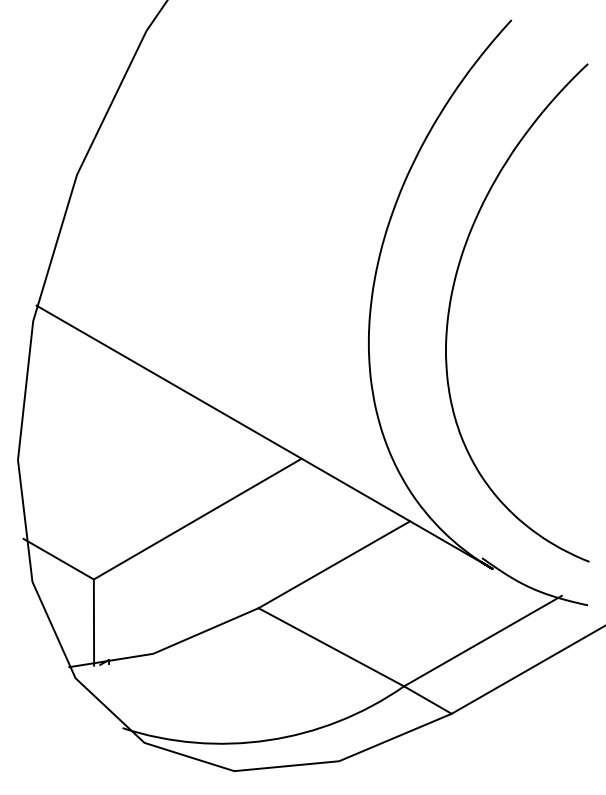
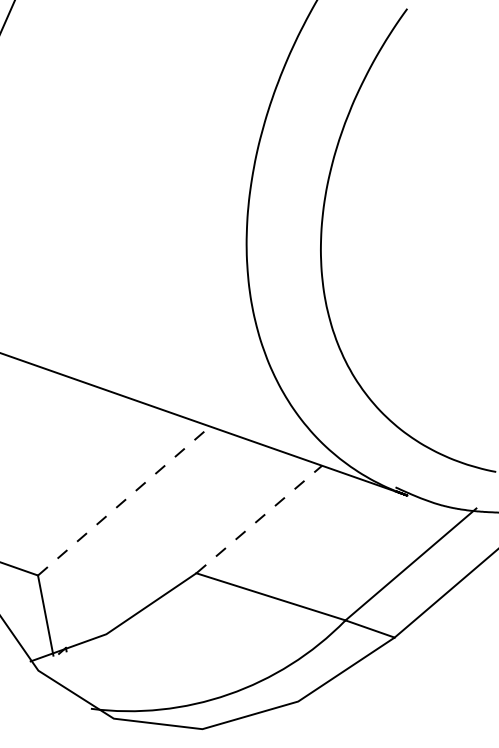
line: (198, 518) -> (124, 500), solid -> dashed
line: (334, 564) -> (259, 519), solid -> dashed

